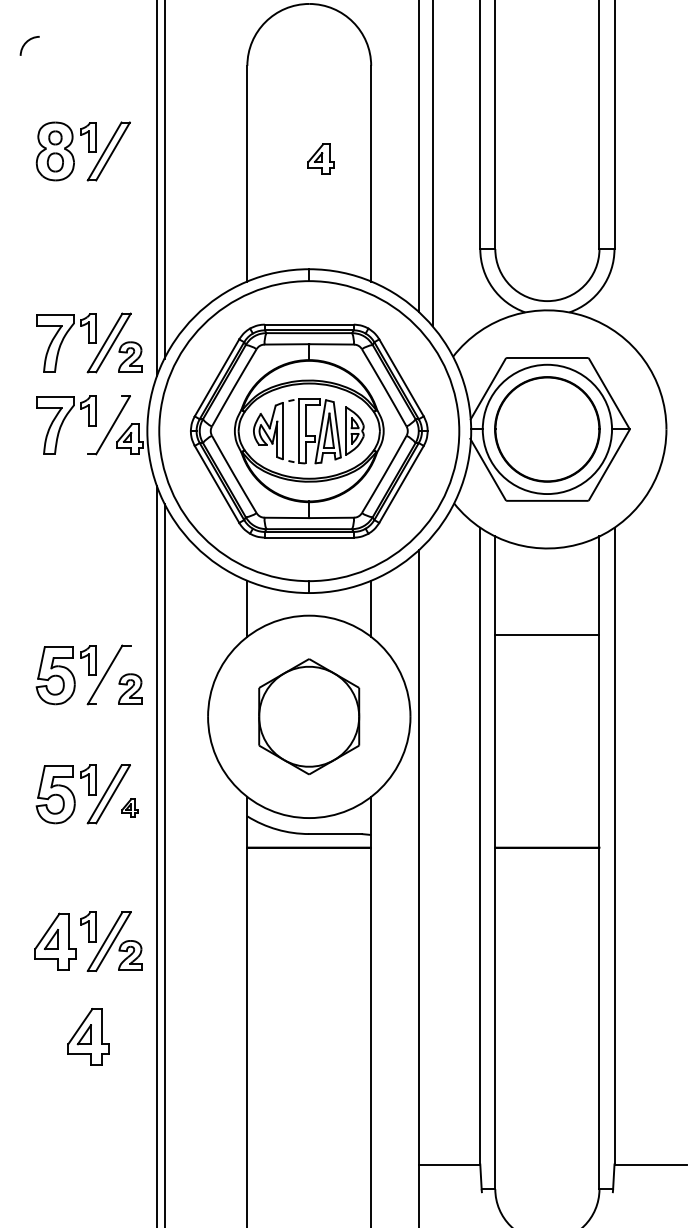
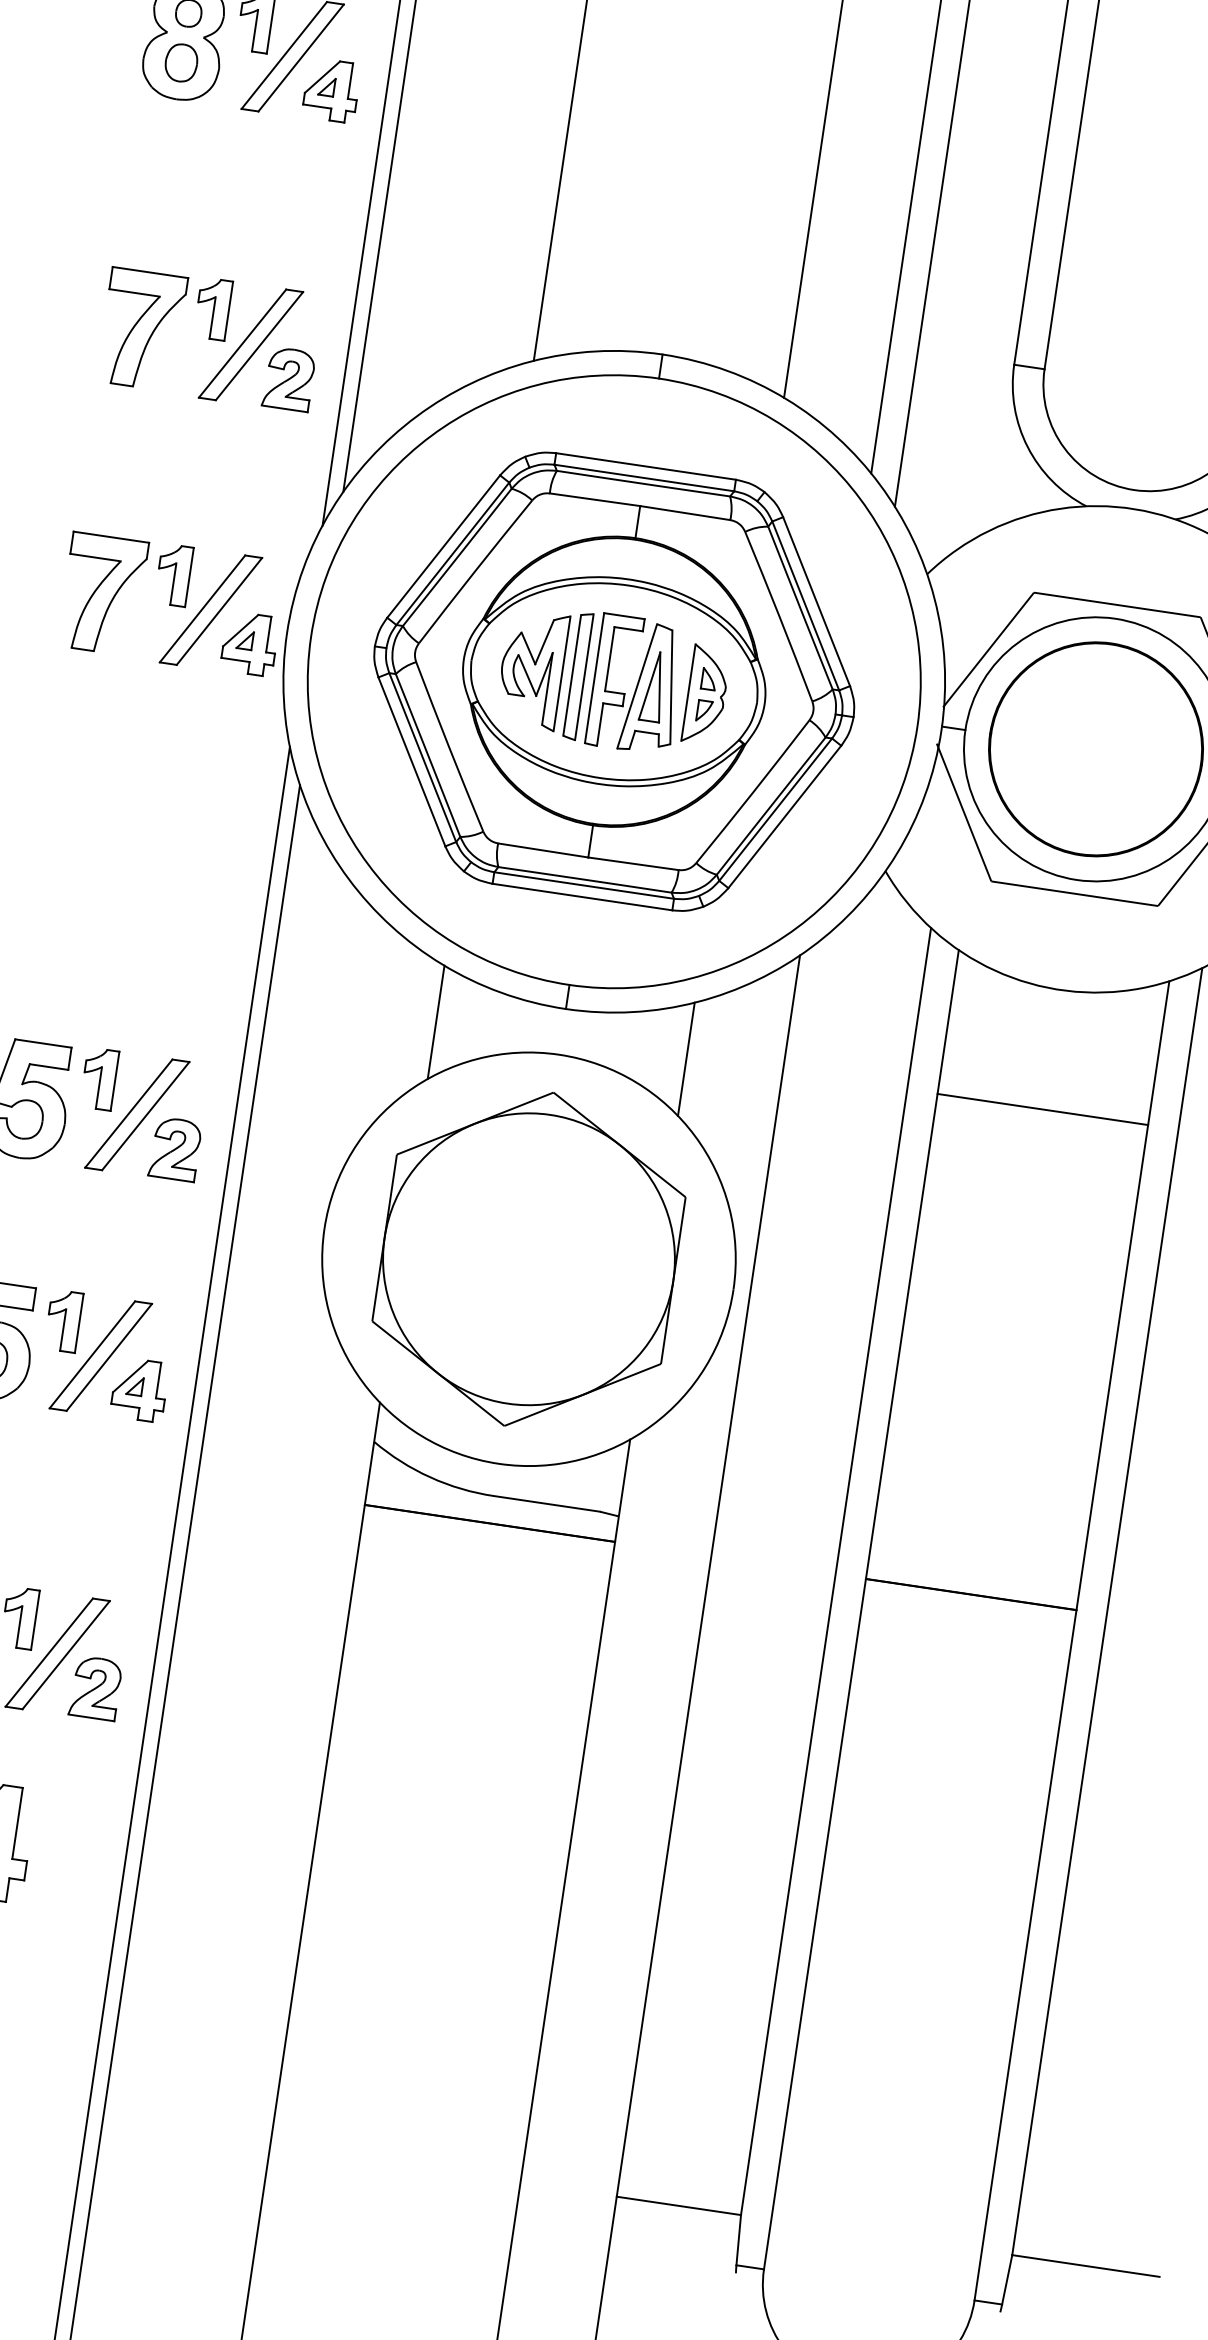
part: (320, 158) -> (330, 89), moved
part: (89, 342) -> (211, 337), moved
line: (104, 425) -> (202, 609), added
line: (288, 430) -> (572, 674), added
line: (294, 430) -> (584, 676), added
line: (547, 634) -> (1043, 1109), moved
line: (113, 674) -> (145, 1115), added
part: (308, 716) -> (527, 1258), size x1.43
part: (129, 807) -> (138, 1388), size x1.67

